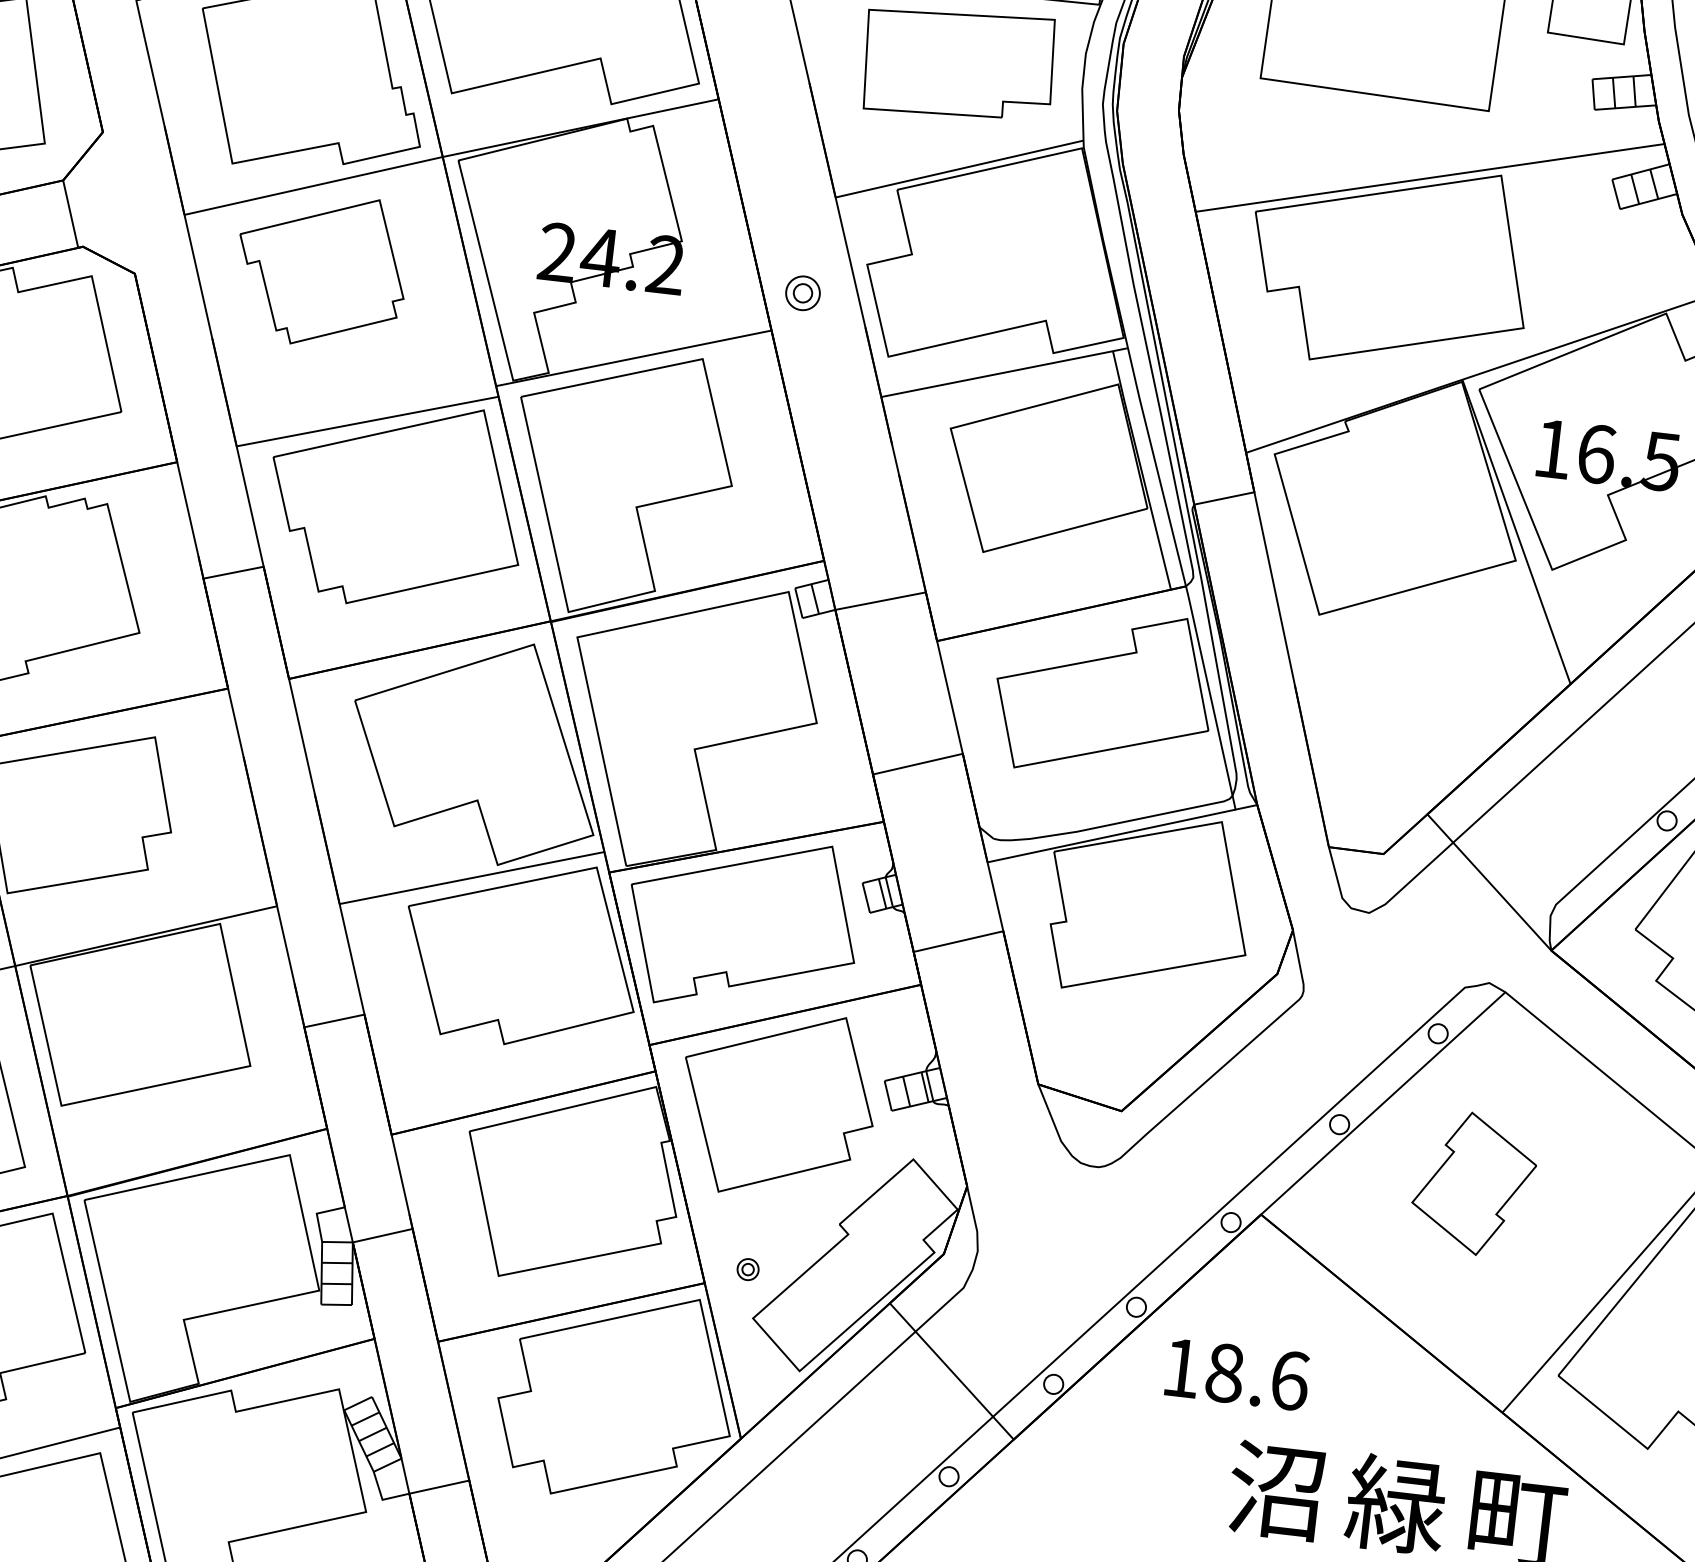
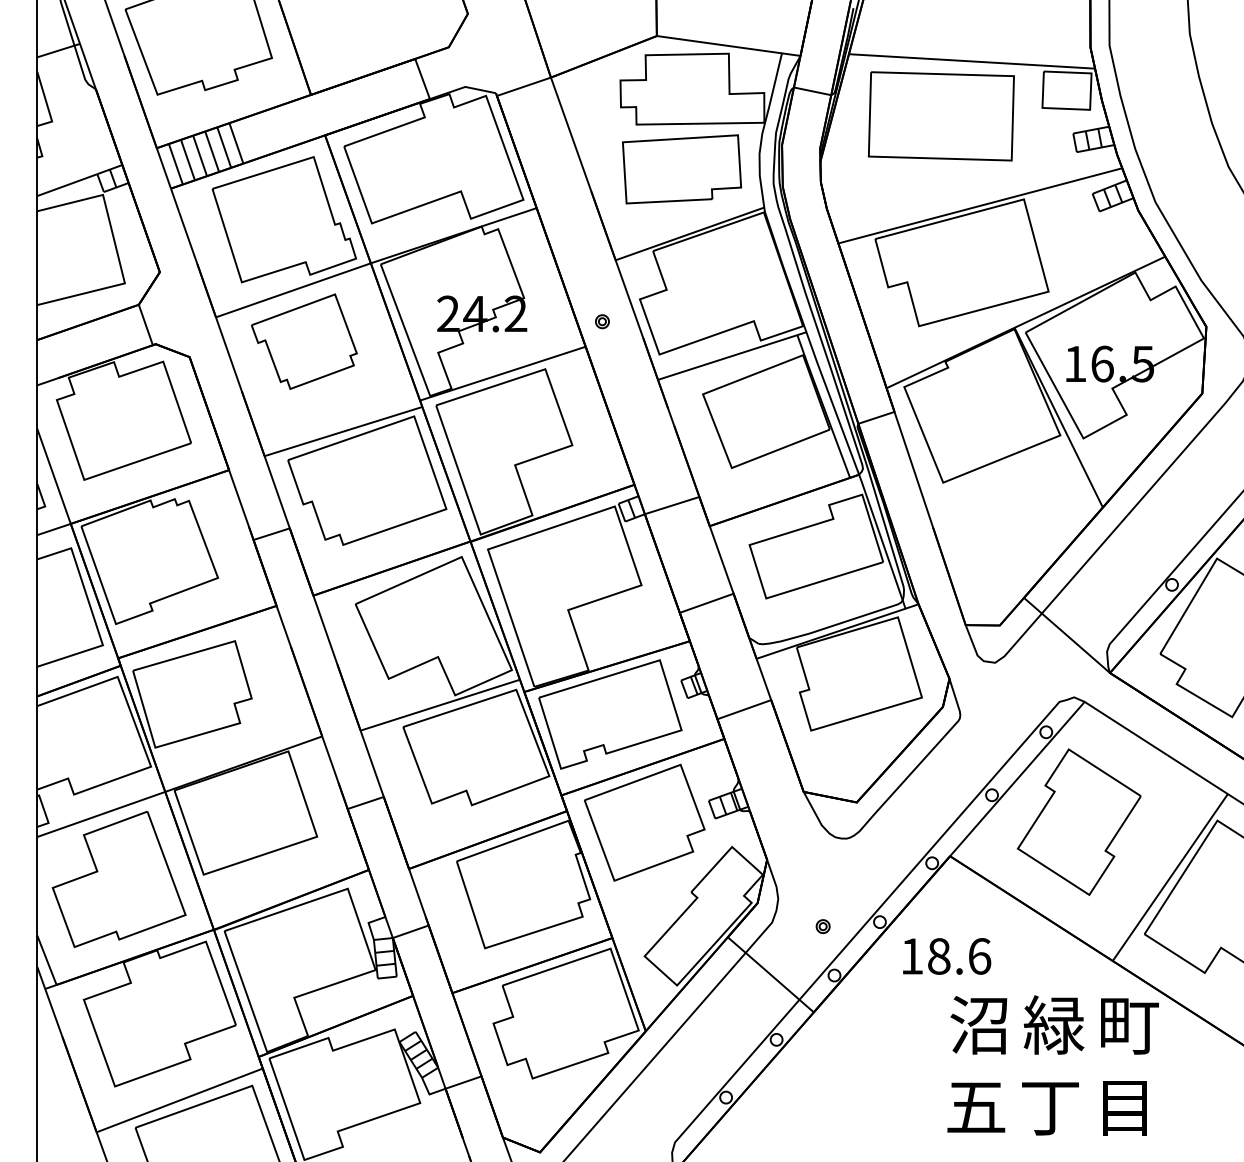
part: (803, 293) -> (602, 321), size x0.62
part: (1473, 1182) -> (1078, 821), size x1.67
part: (747, 1269) -> (822, 926), moved

